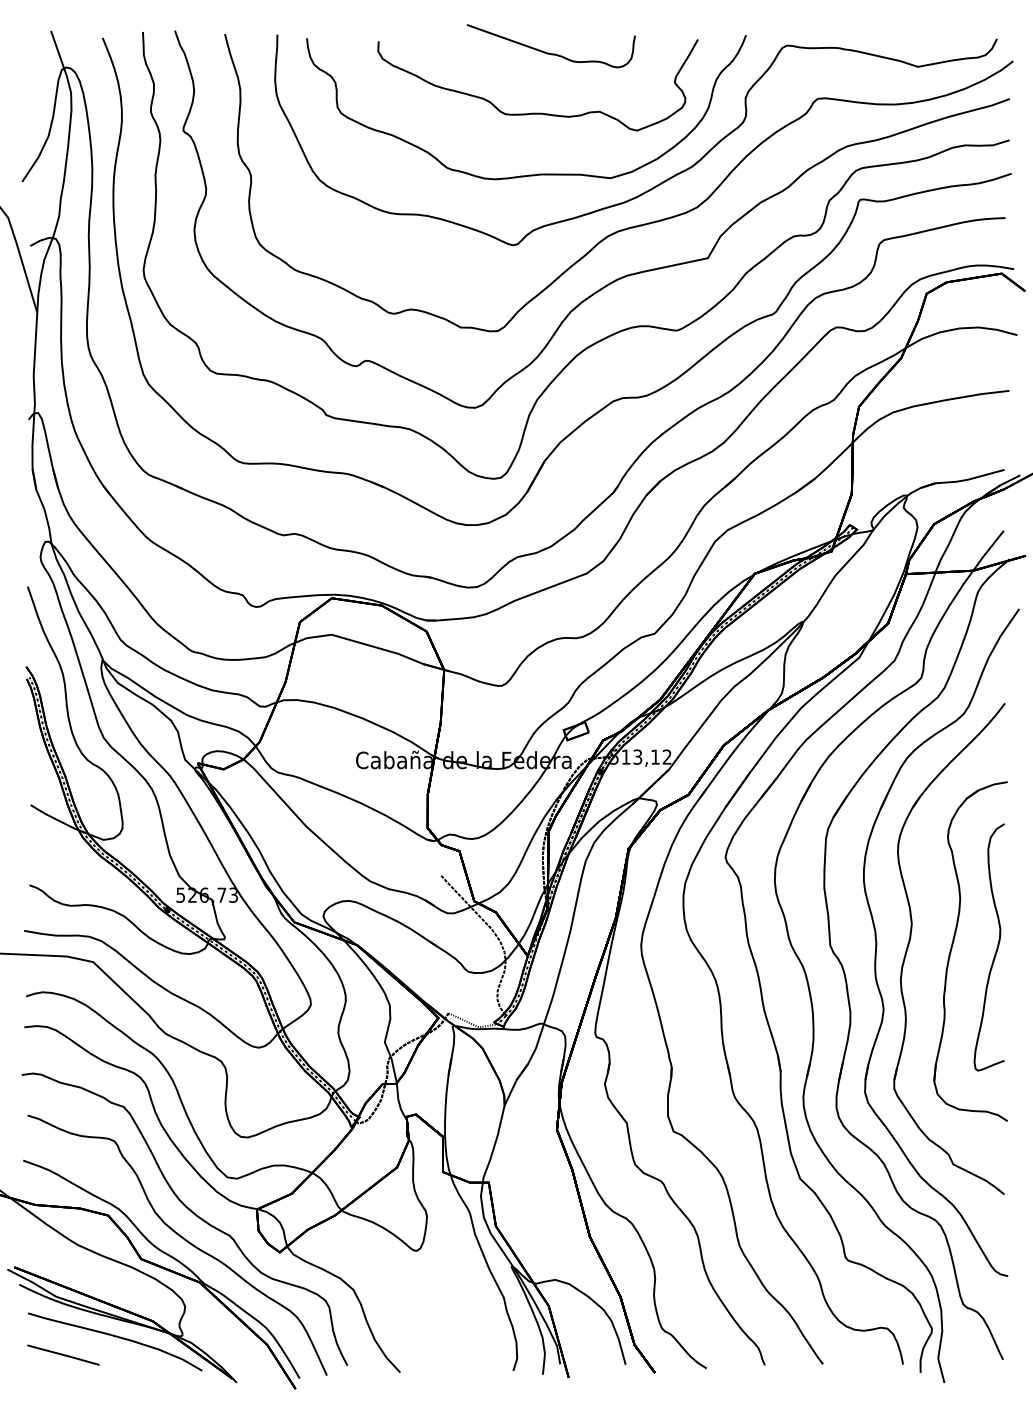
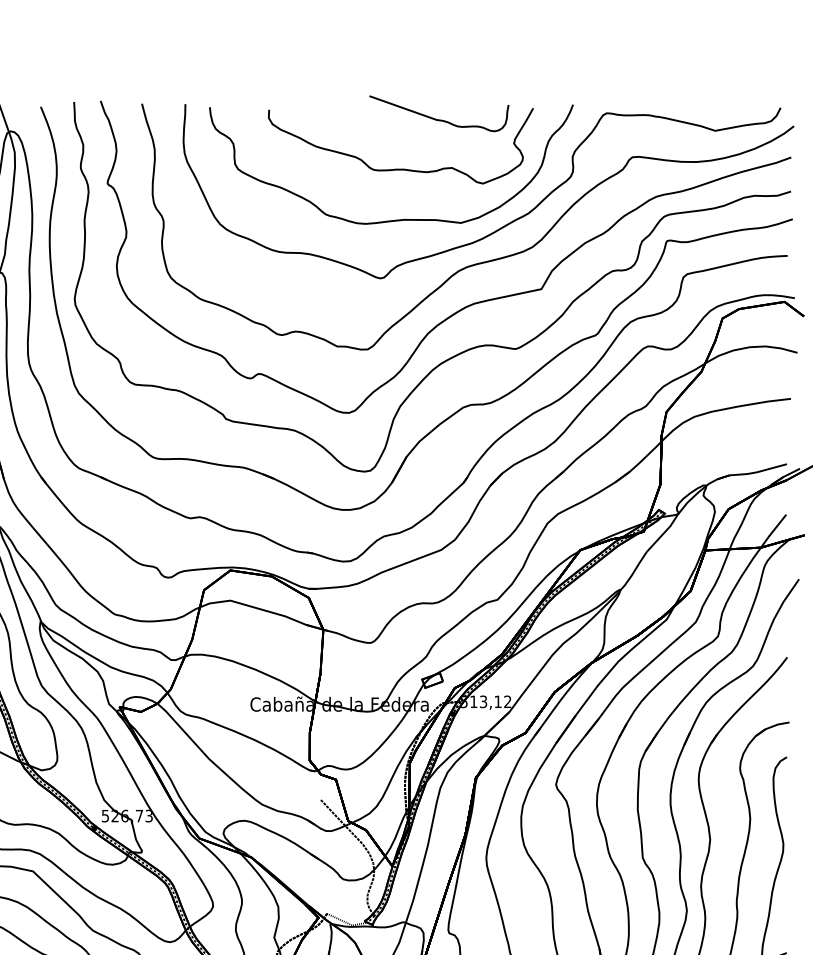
curve: (548, 52) -> (436, 118), moved

